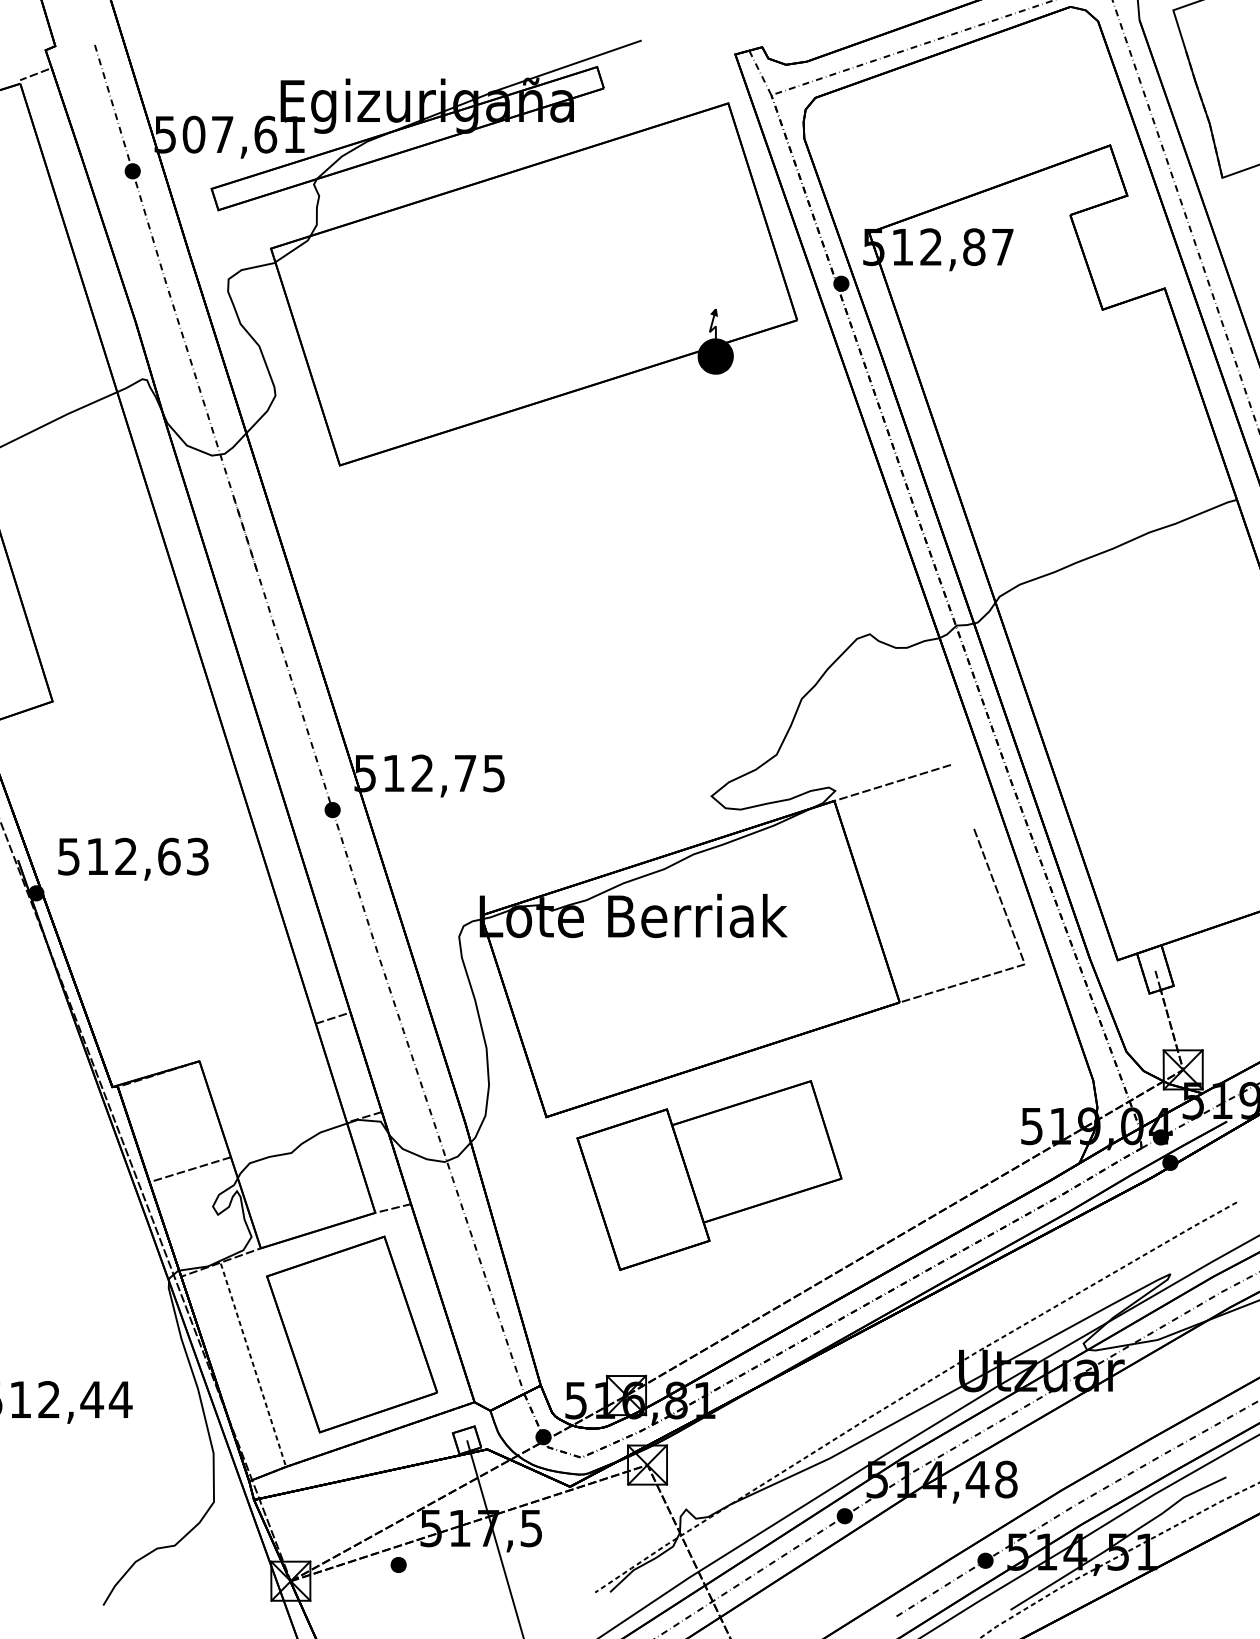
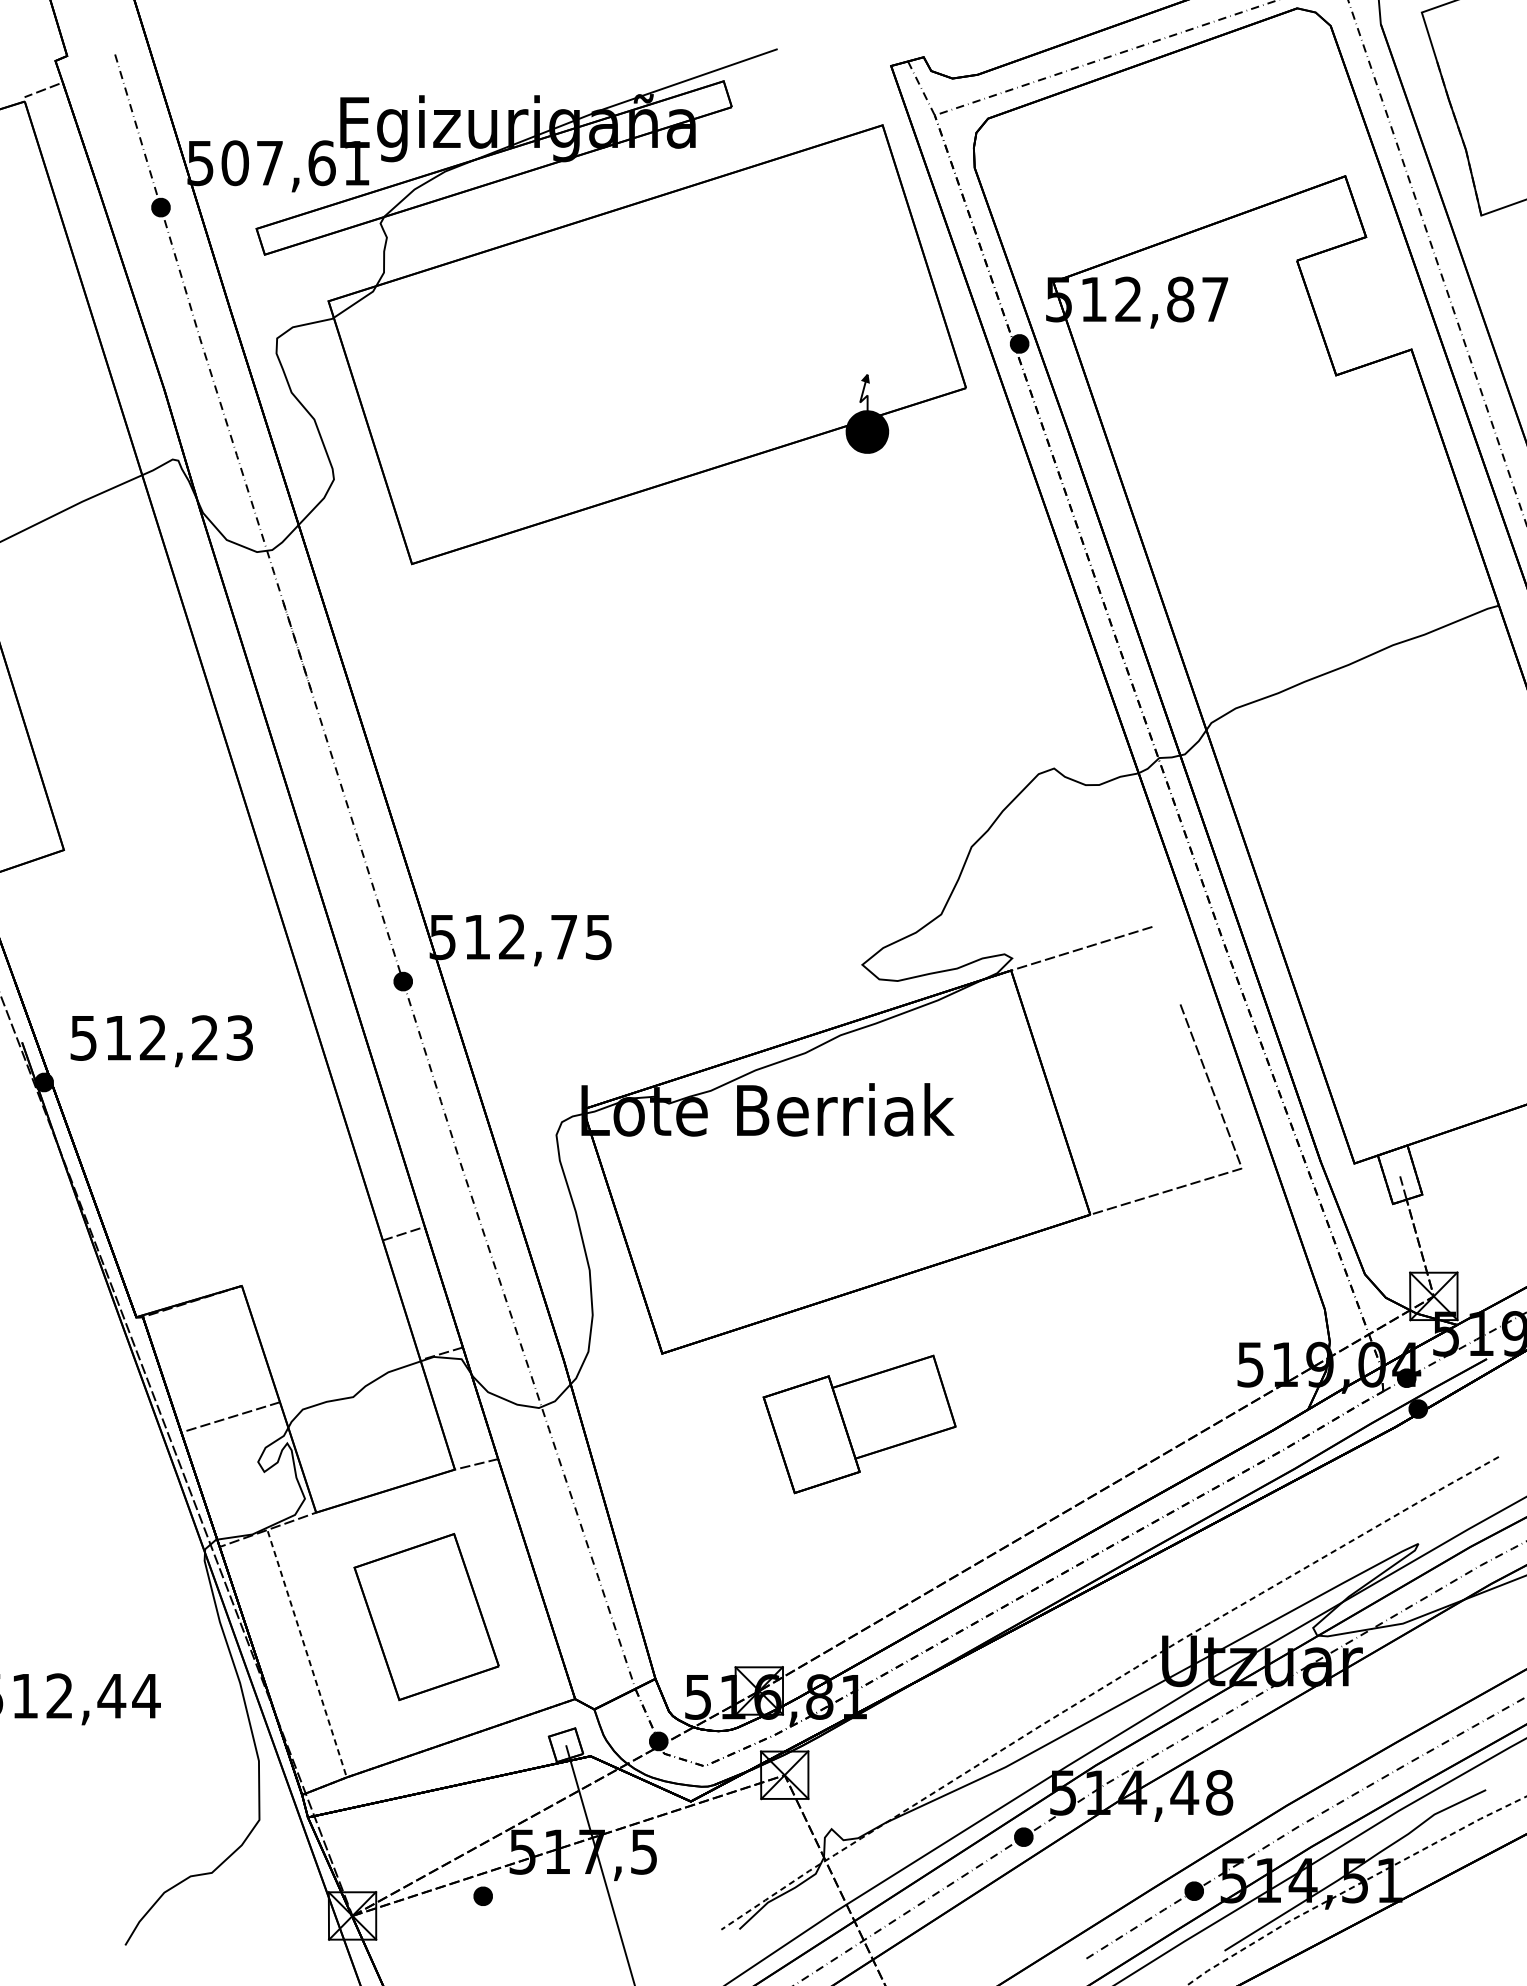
text: (169, 856) -> (205, 1037), 512,63 -> 512,23
part: (709, 1175) -> (859, 1424), size x0.6
part: (351, 1334) -> (426, 1616), size x0.7

